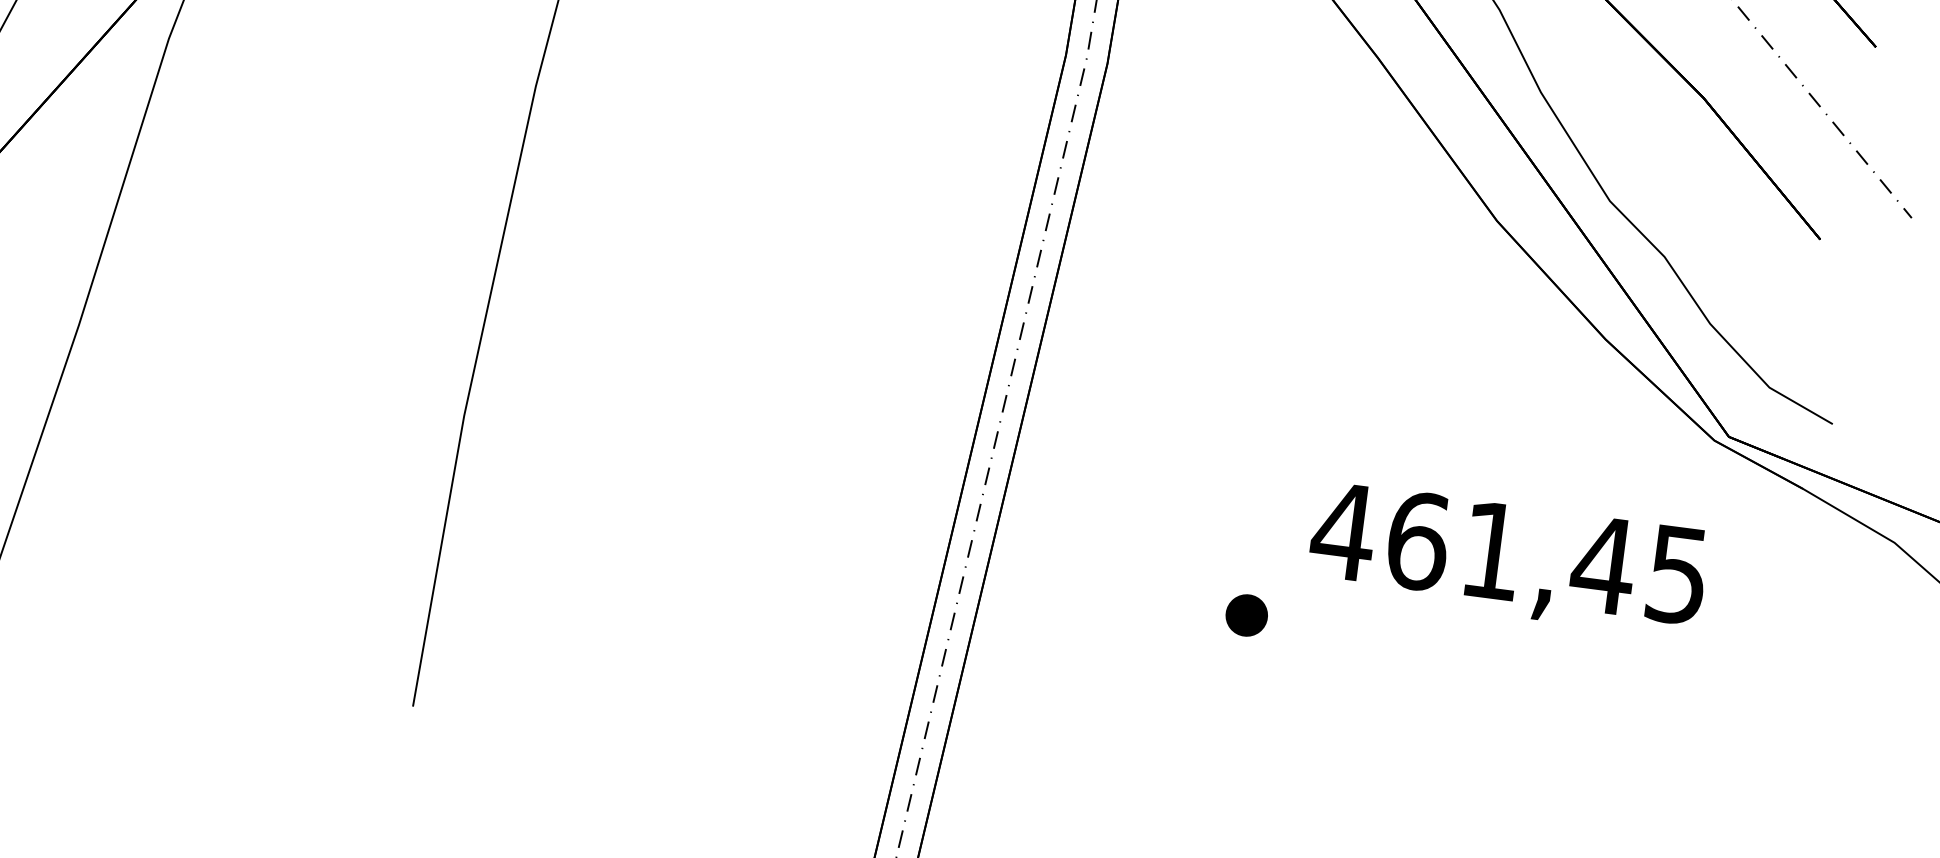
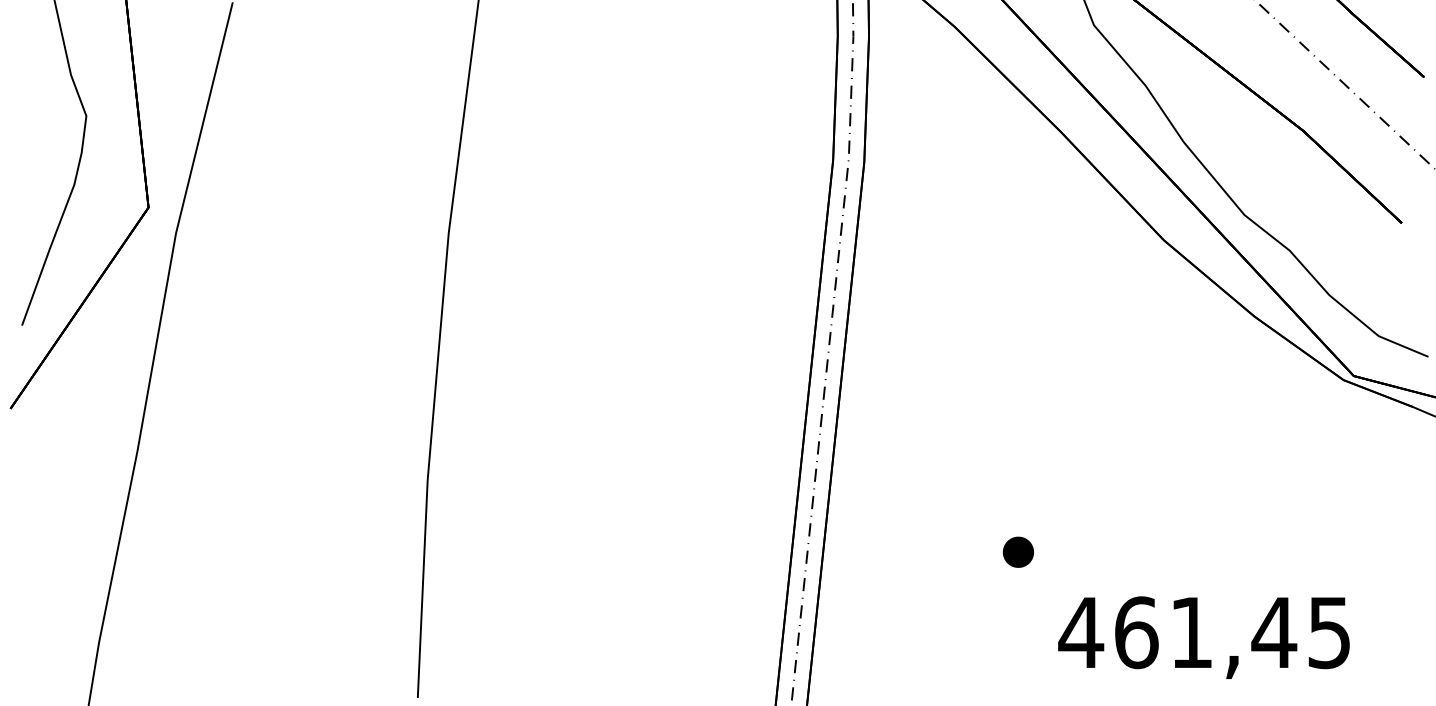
text: (1507, 559) -> (1203, 637), moved

